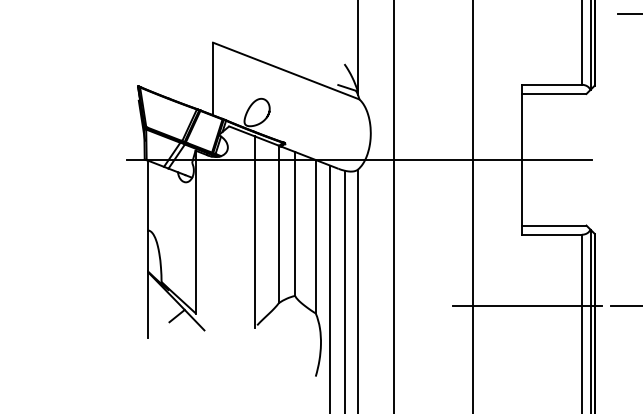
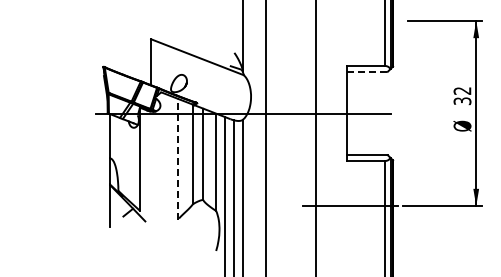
line: (554, 93) -> (367, 71), solid -> dashed
line: (254, 232) -> (177, 159), solid -> dashed

